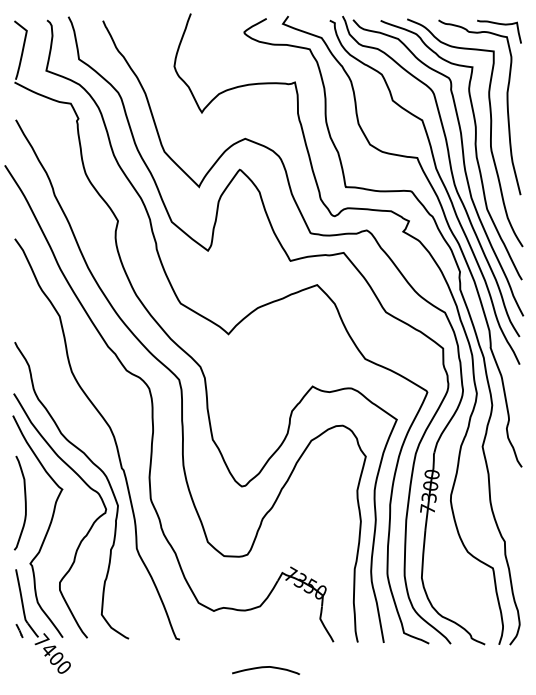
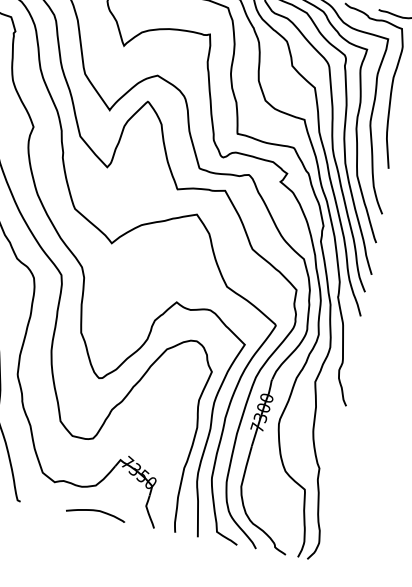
curve: (266, 667) -> (96, 511), moved

